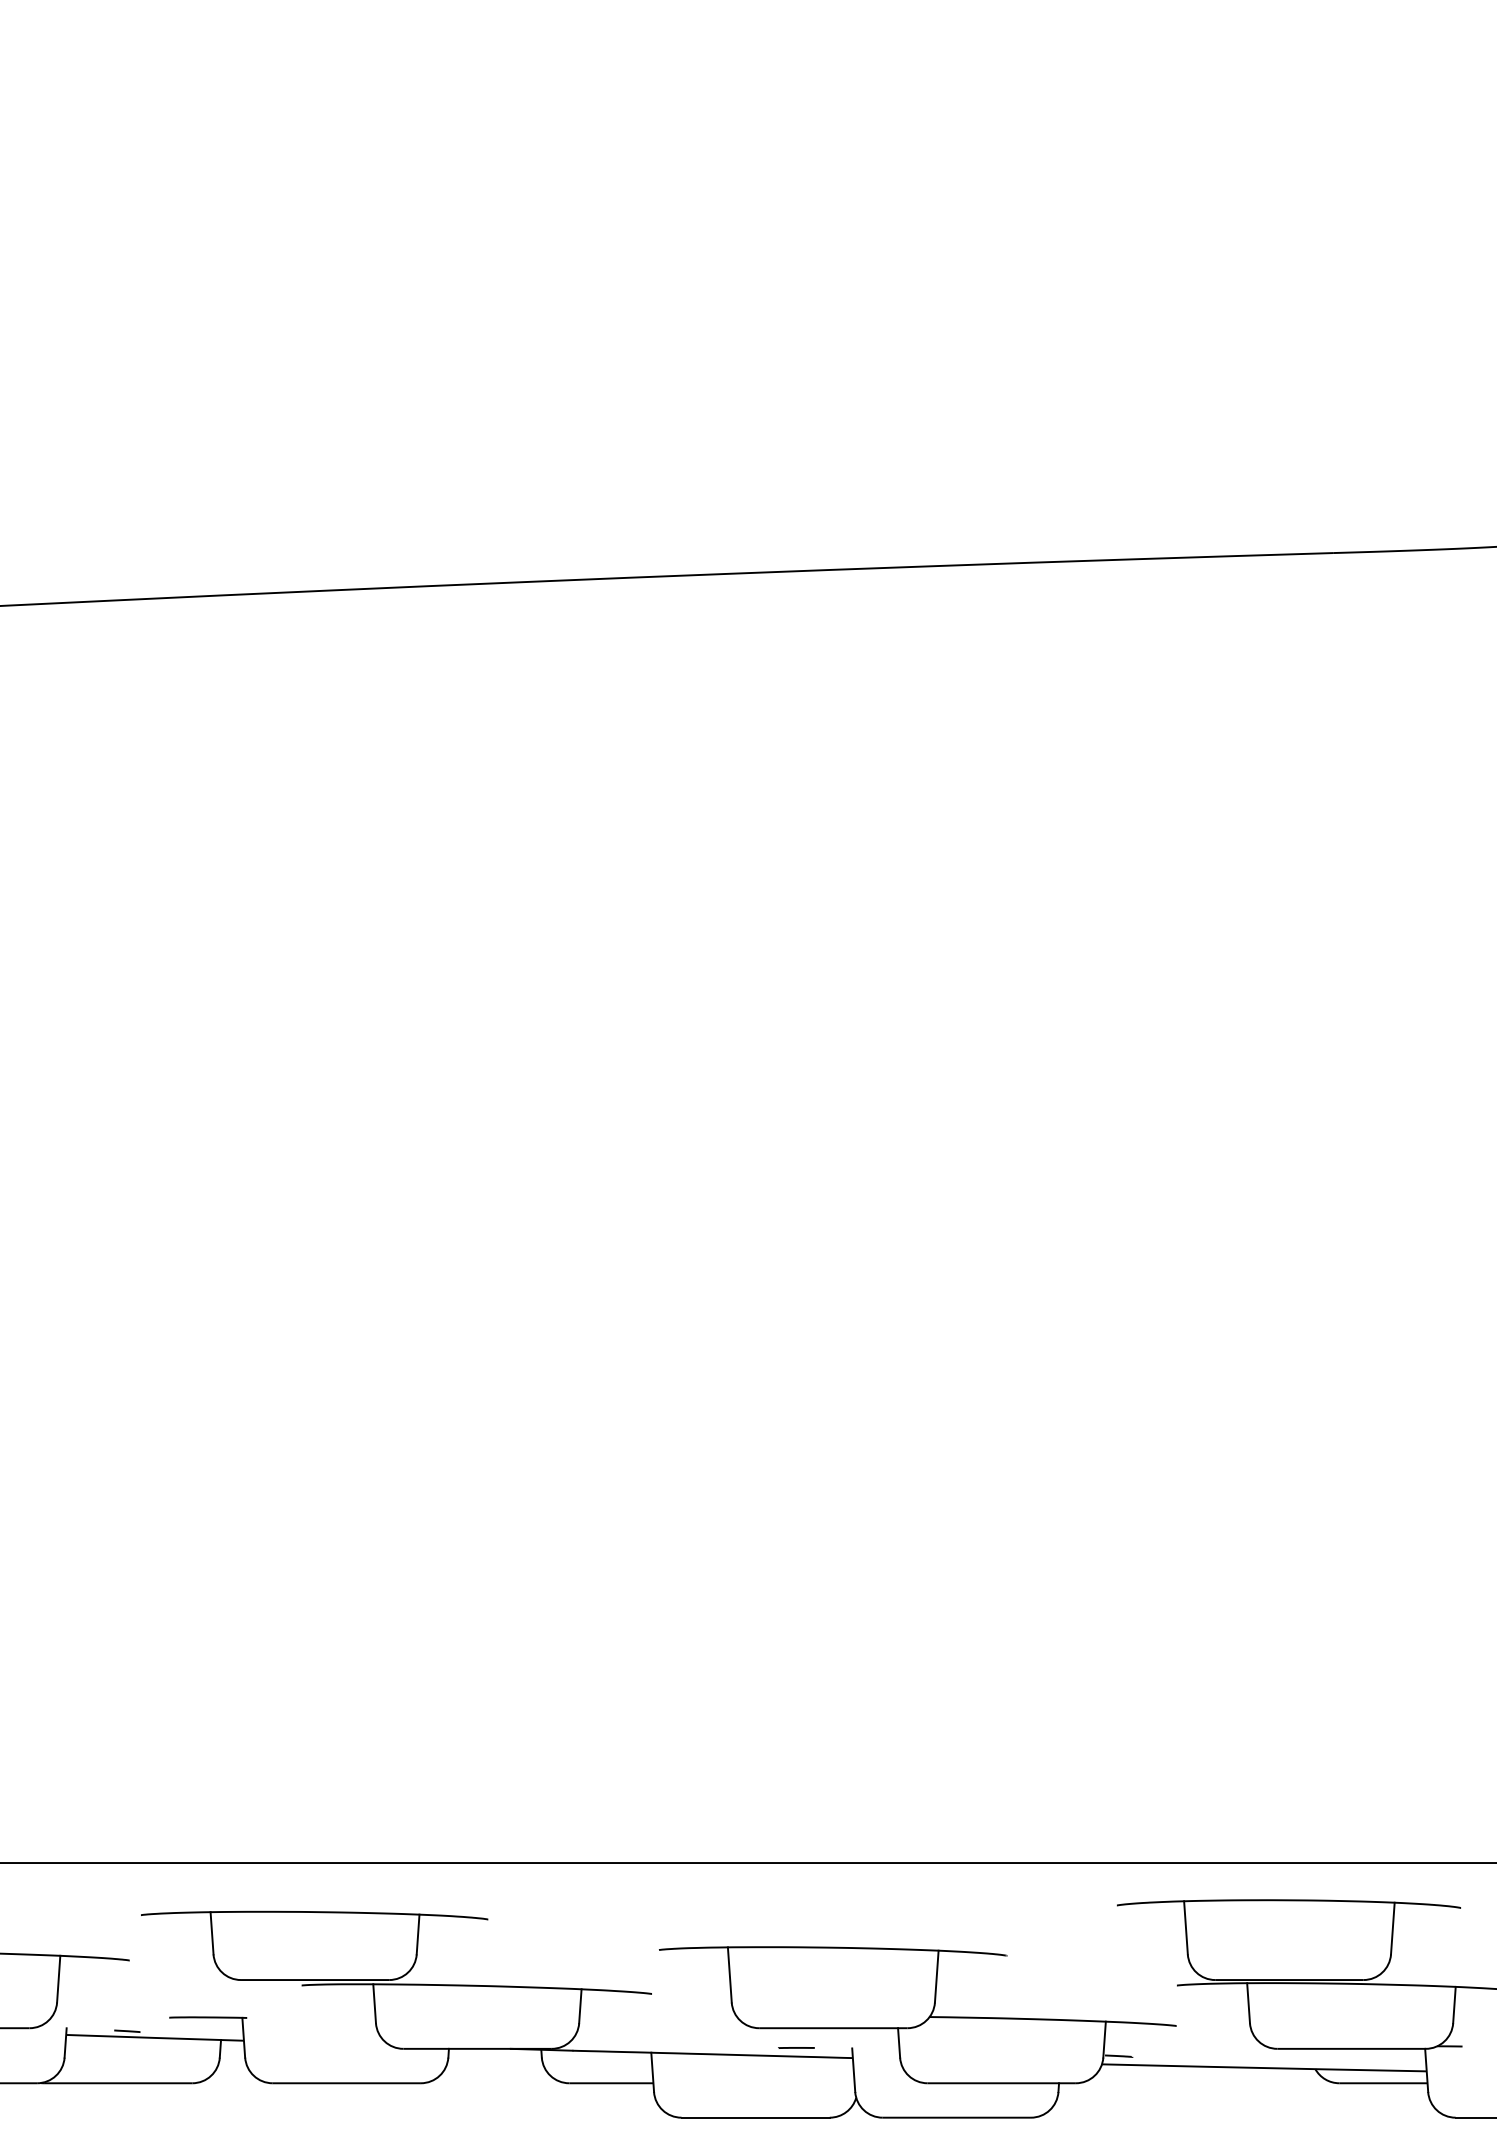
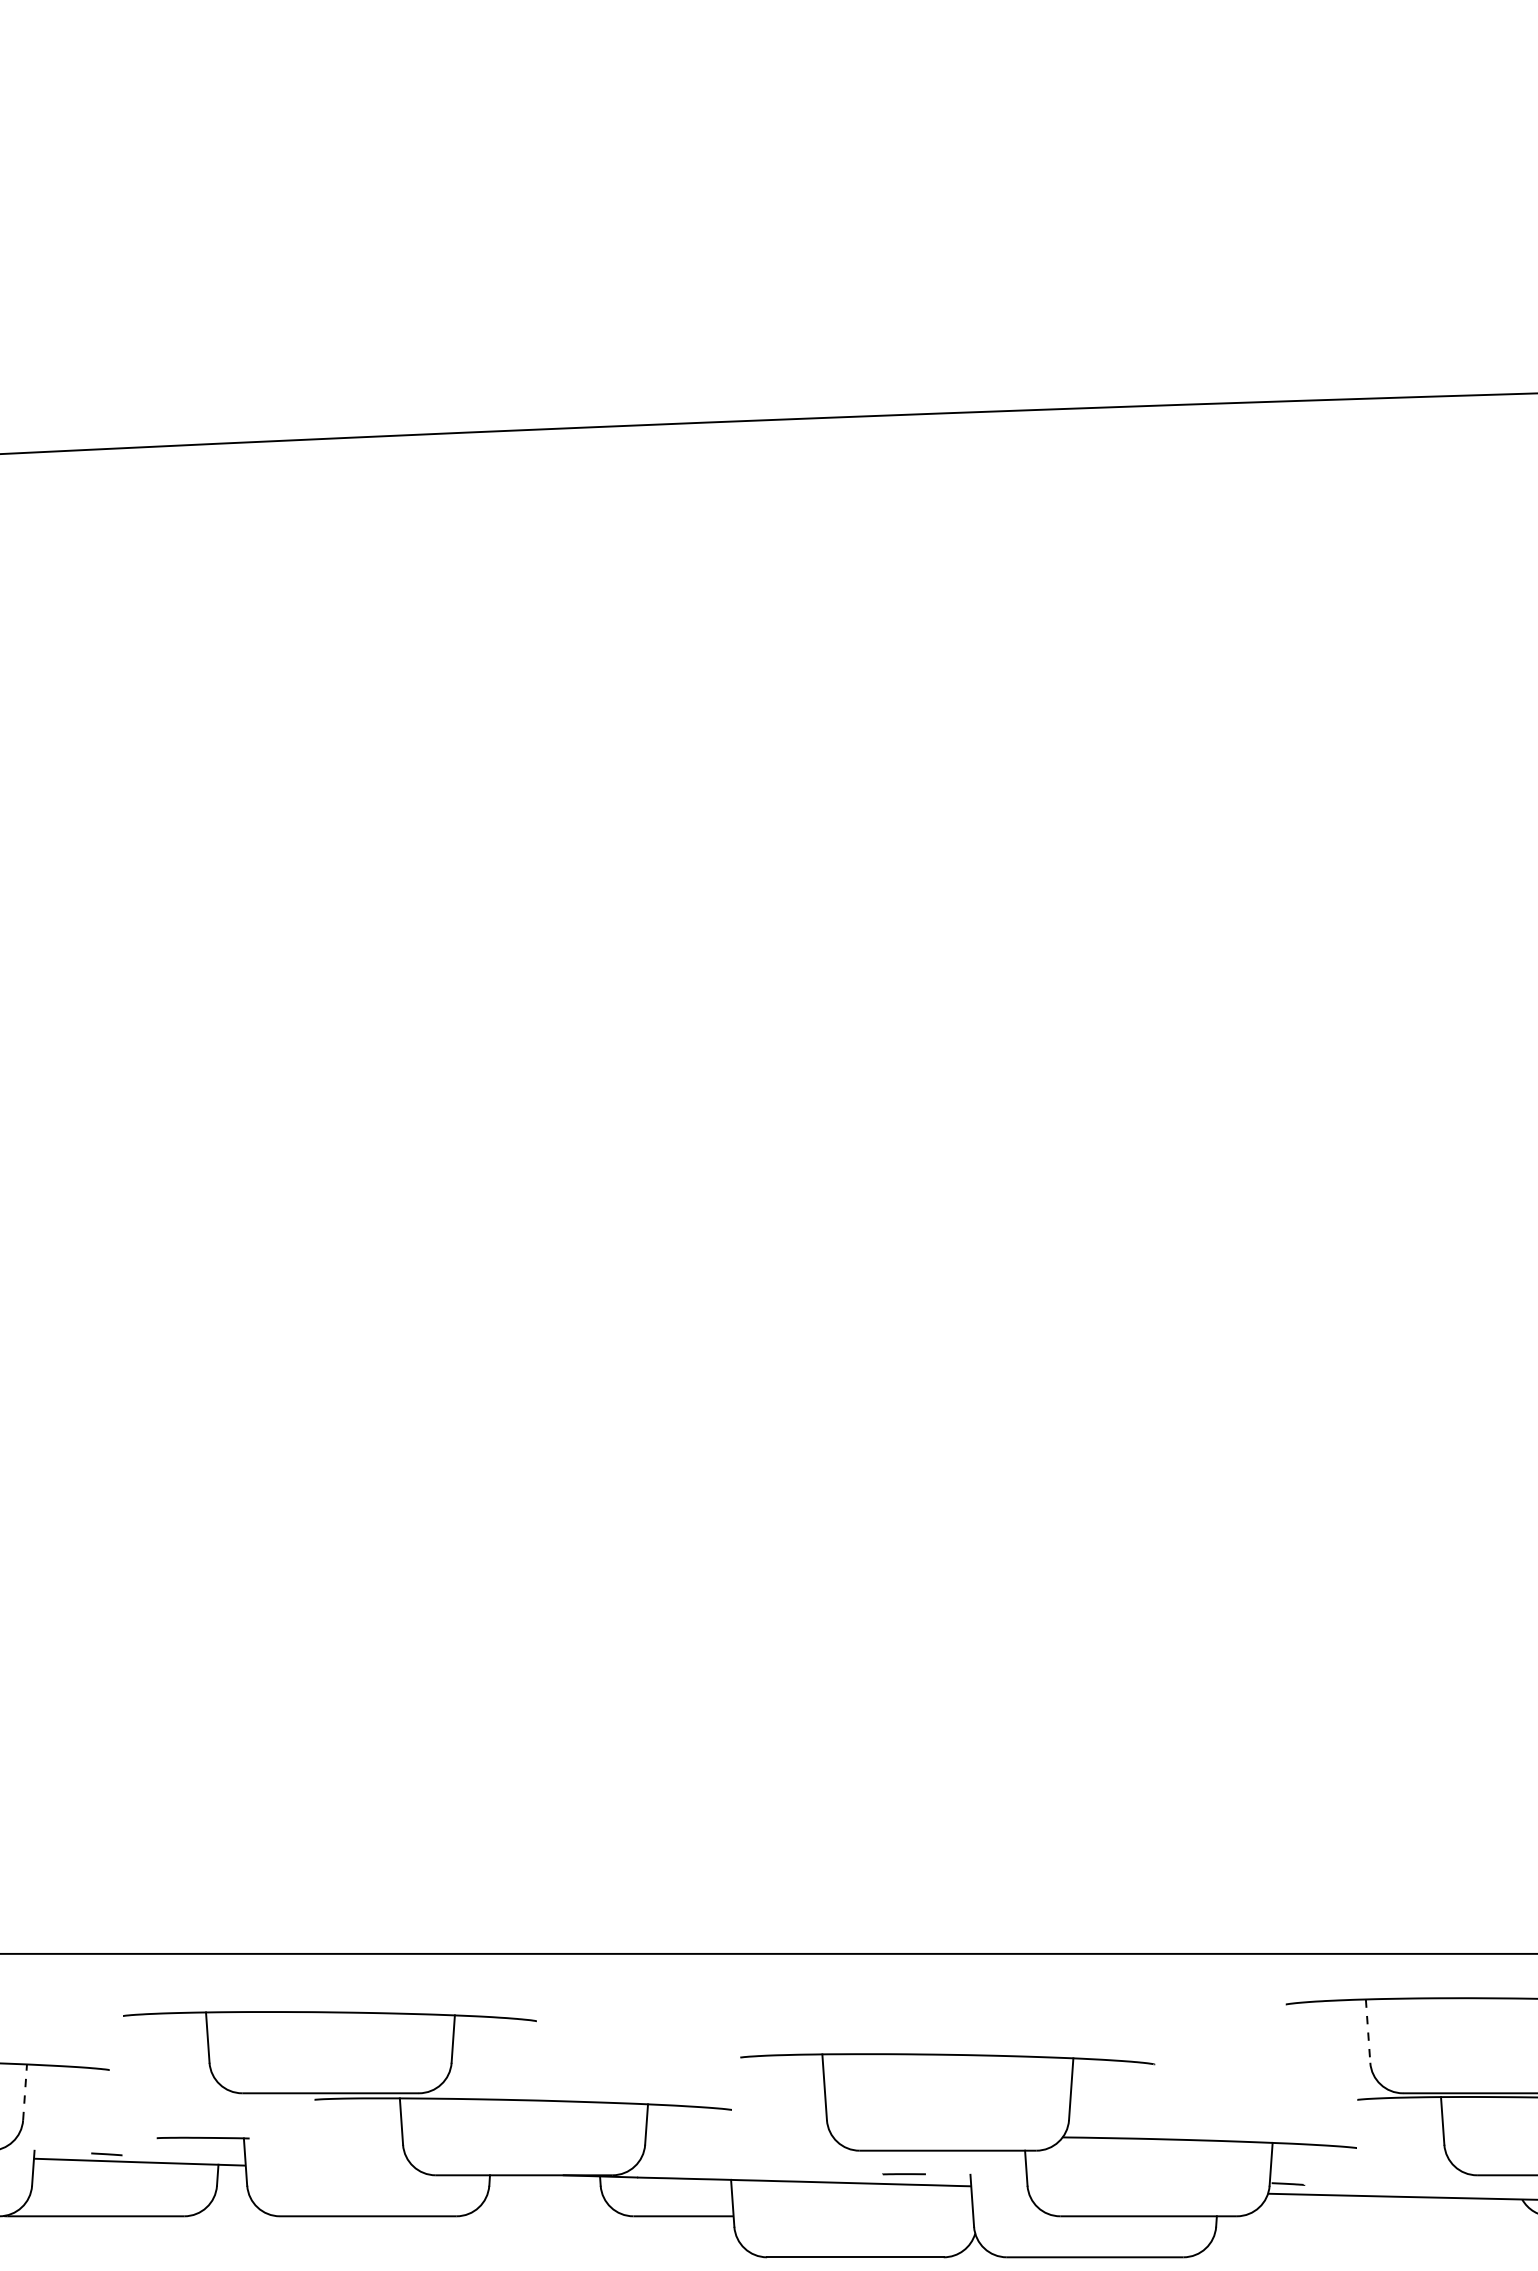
line: (1185, 1927) -> (1367, 2030), solid -> dashed
line: (58, 1978) -> (24, 2091), solid -> dashed

